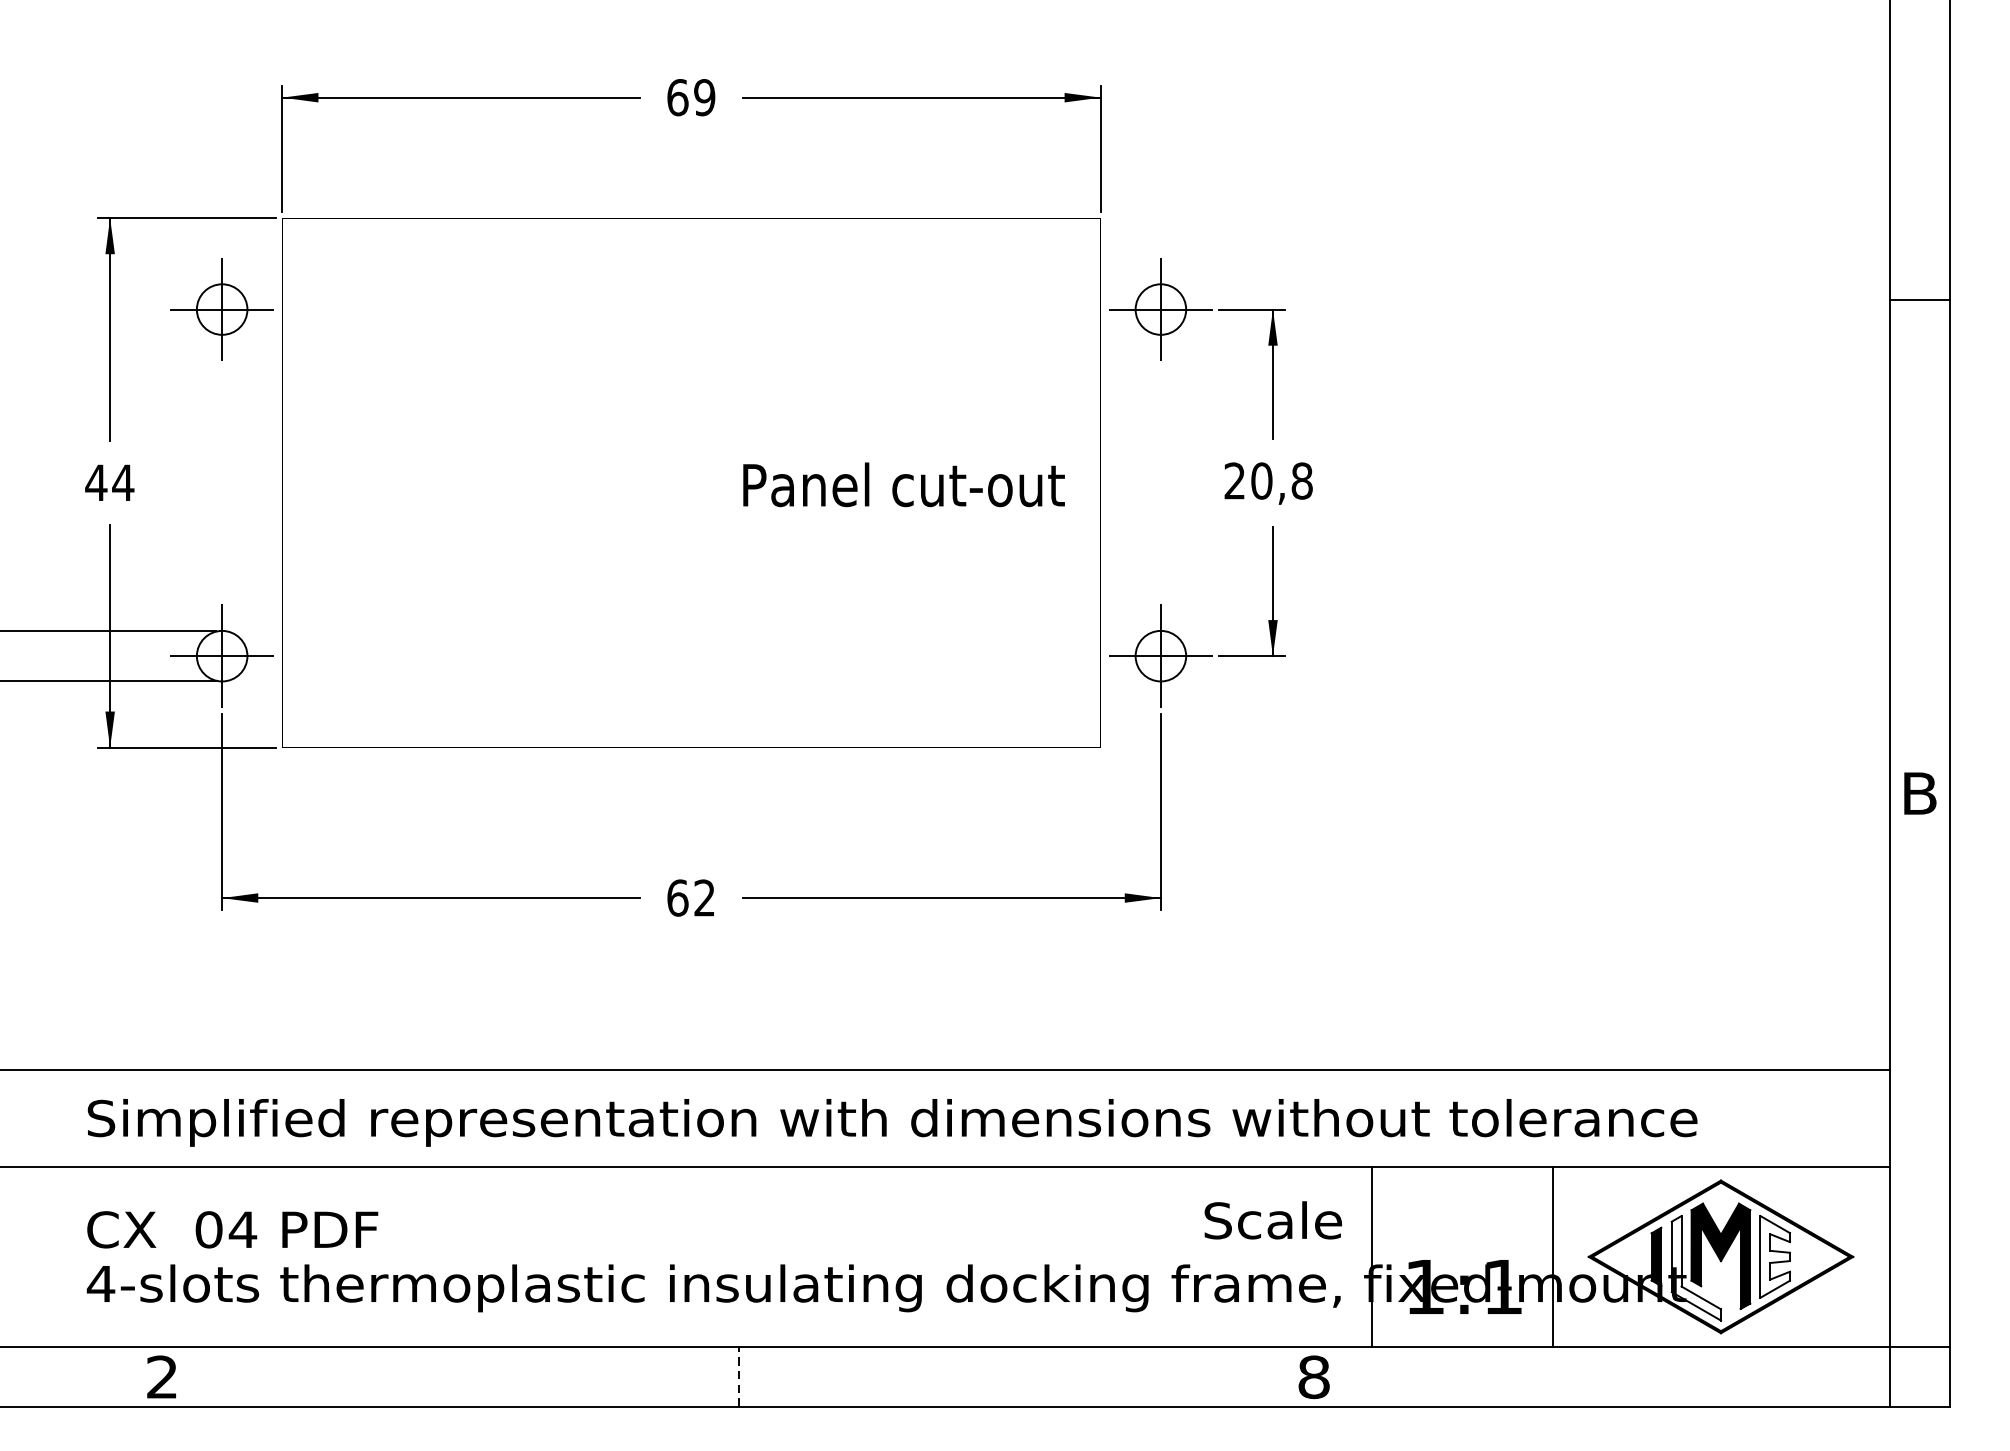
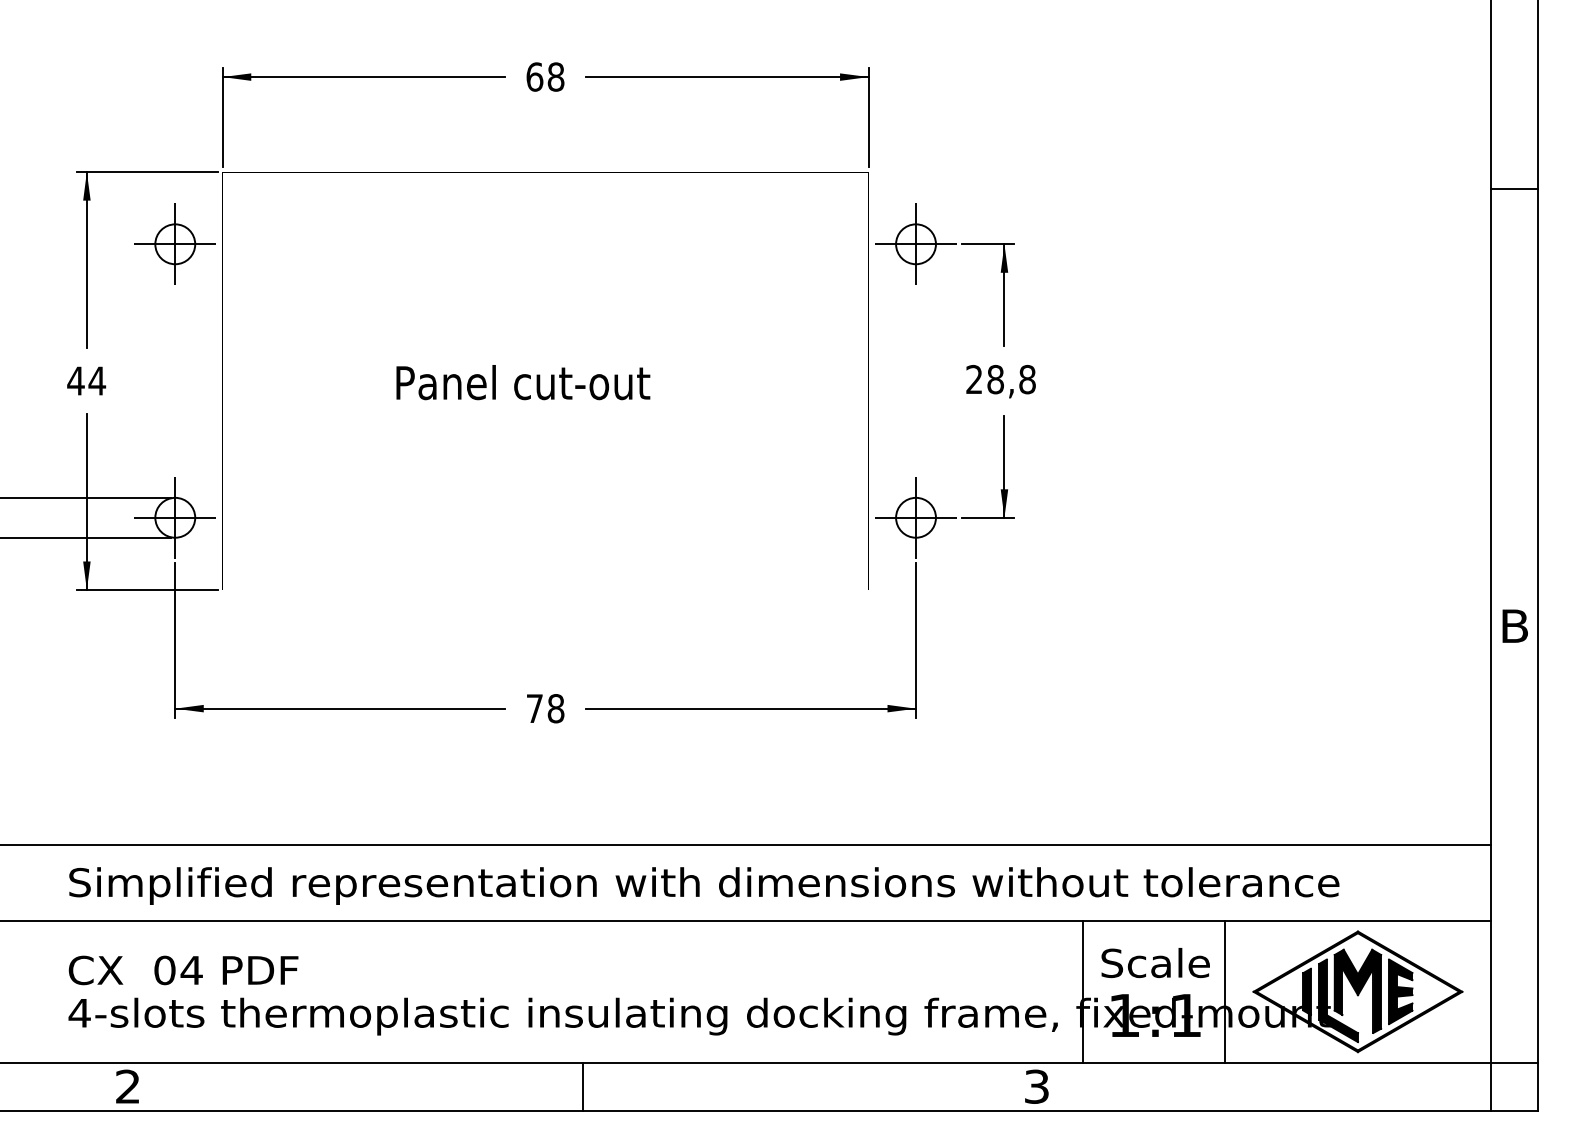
text: (704, 96) -> (555, 76), 69 -> 68
line: (1919, 299) -> (1514, 189), moved
text: (1261, 480) -> (995, 379), 20,8 -> 28,8
text: (904, 484) -> (523, 382), moved
text: (691, 897) -> (545, 708), 62 -> 78
text: (1273, 1221) -> (1155, 963), moved
fill: (1774, 1256) -> (1400, 991), added
fill: (1696, 1267) -> (1338, 1000), added
line: (739, 1376) -> (583, 1086), dashed -> solid
text: (1313, 1376) -> (1036, 1086), 8 -> 3

